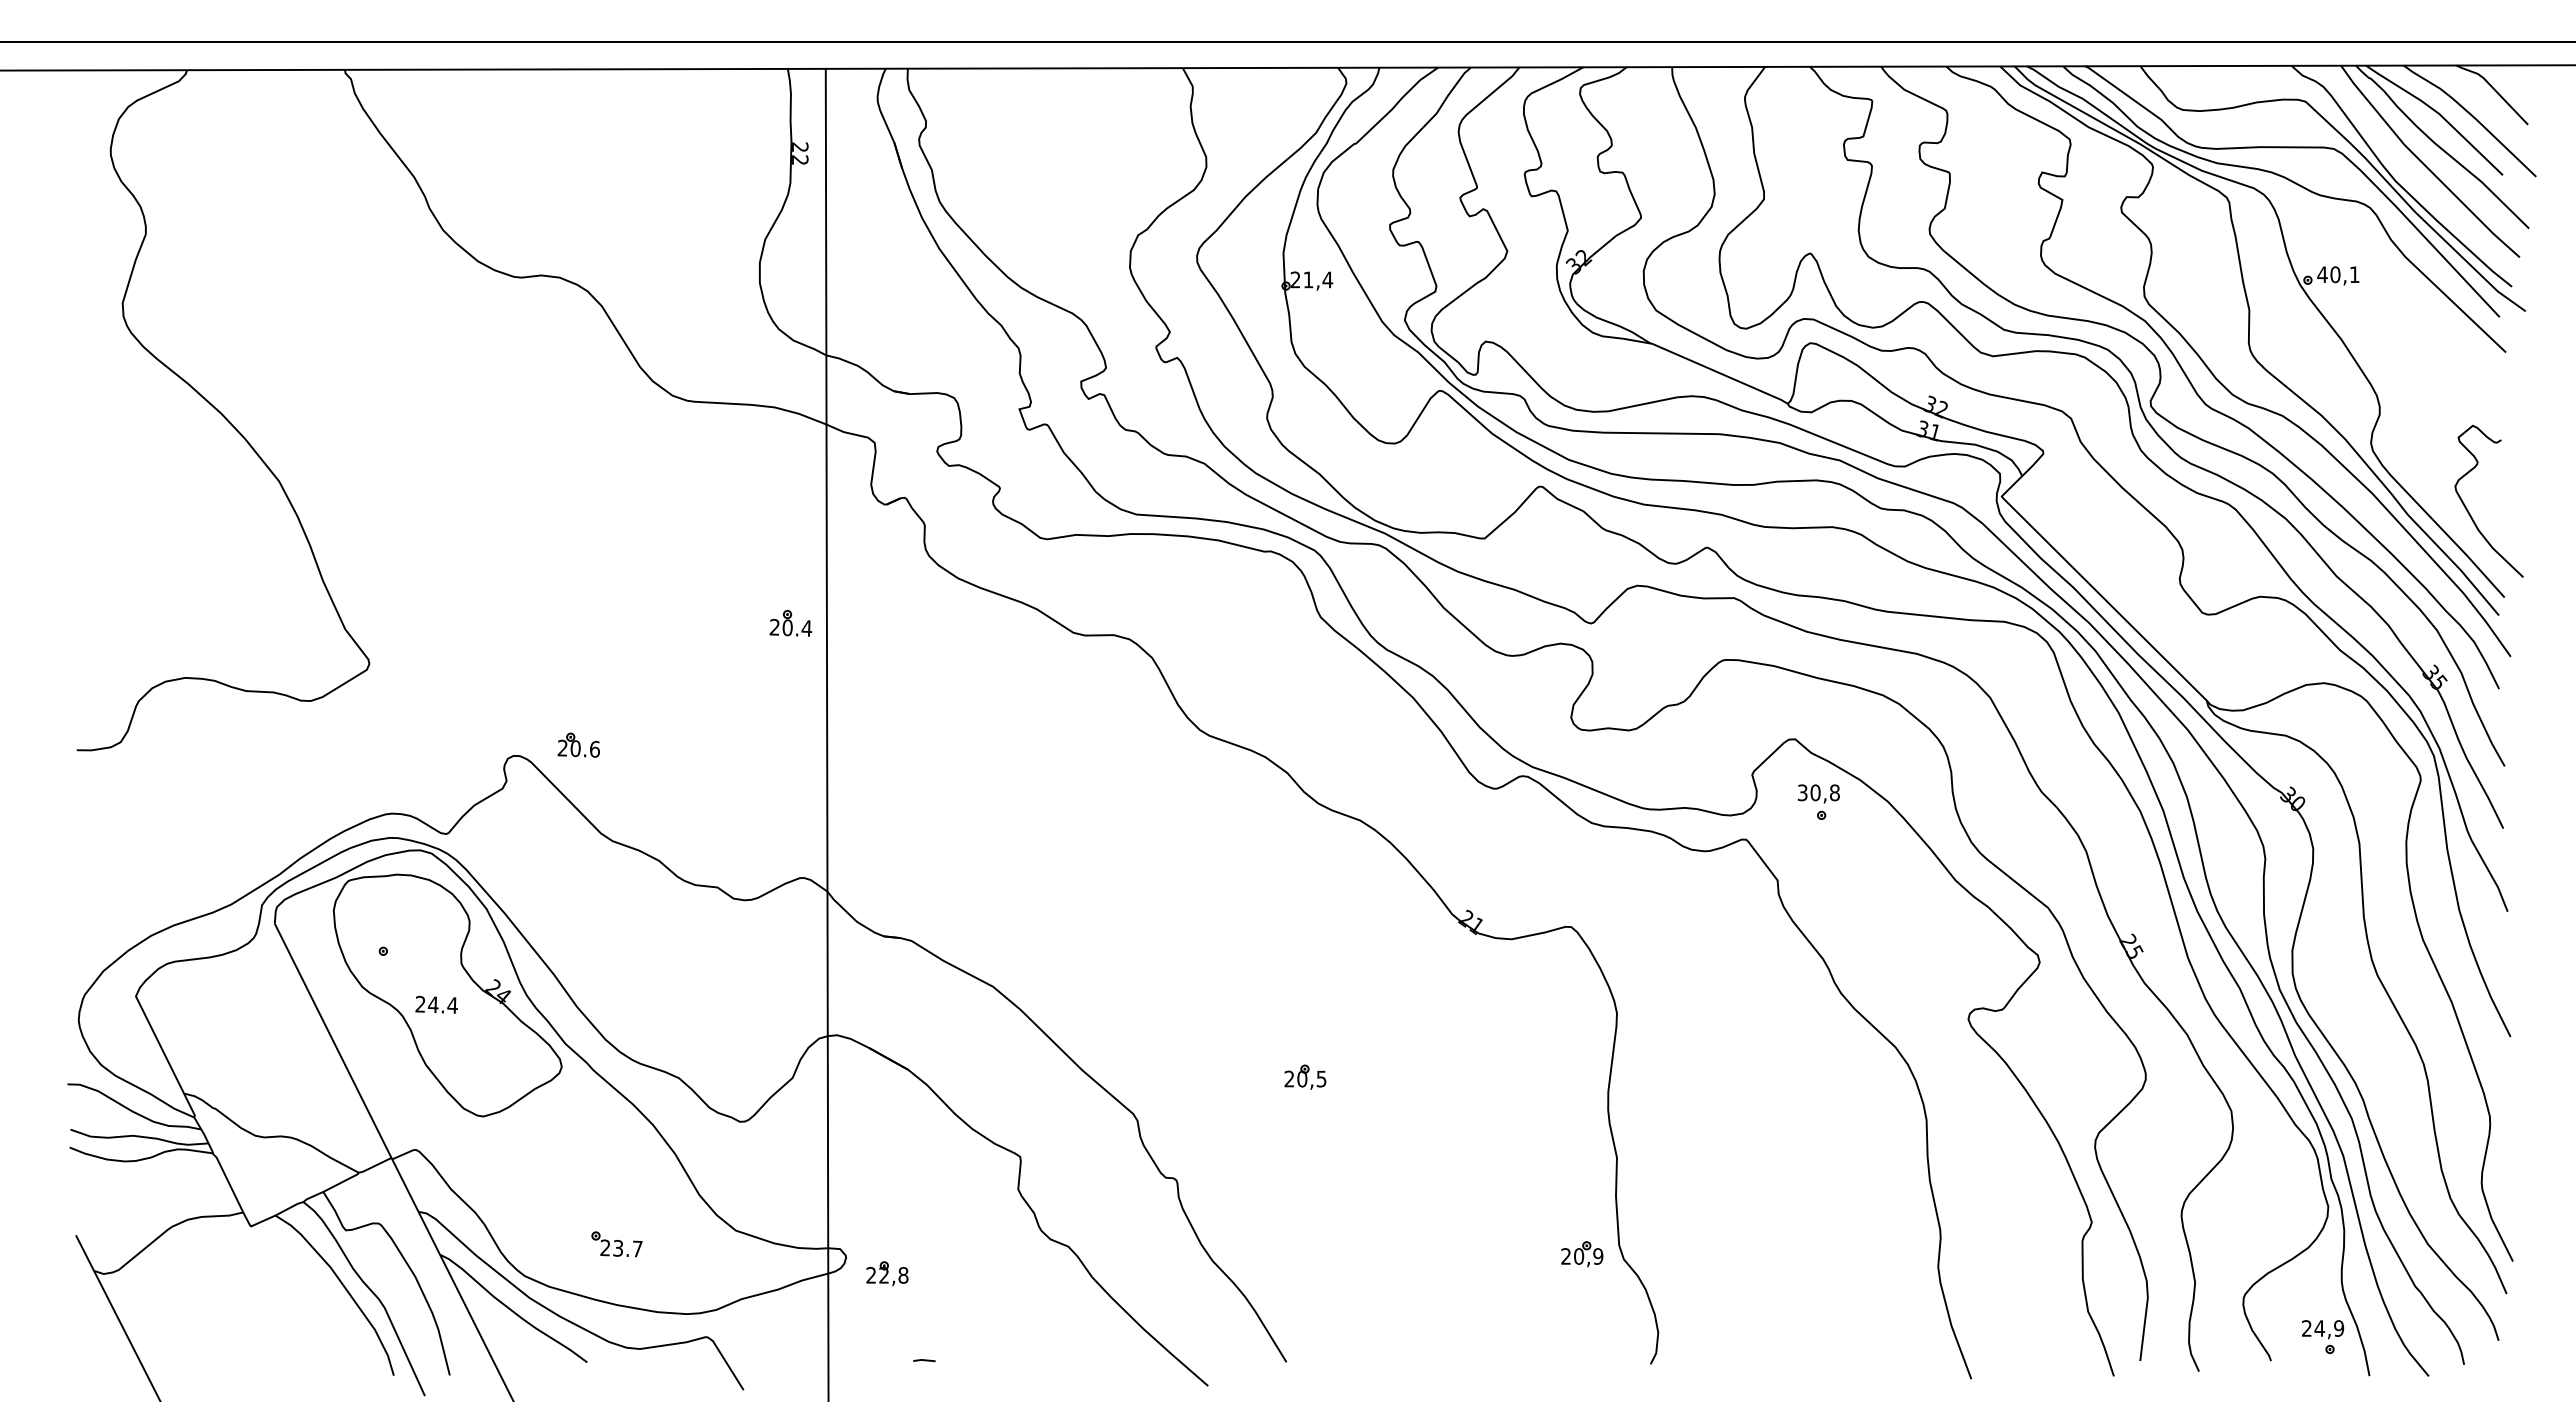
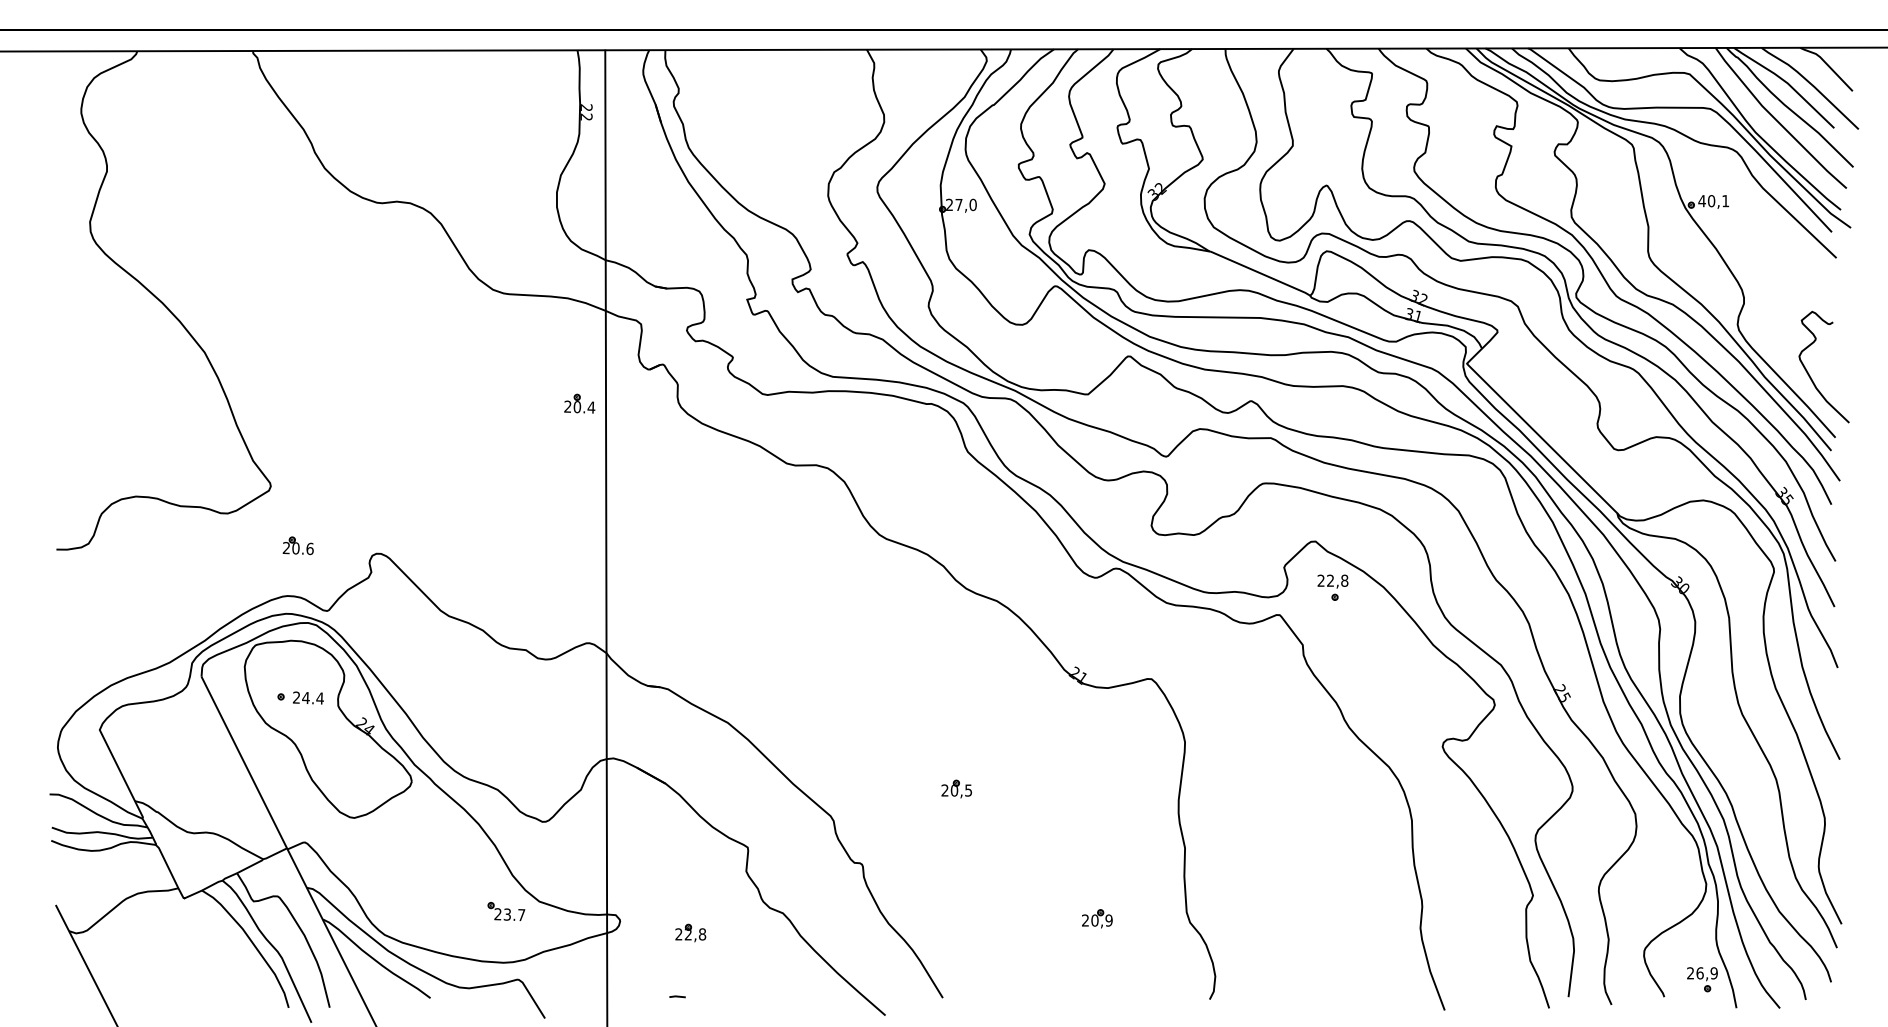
text: (1318, 279) -> (966, 204), 21,4 -> 27,0
part: (790, 623) -> (579, 403), moved
part: (578, 744) -> (298, 545), moved
text: (1808, 792) -> (1325, 580), 30,8 -> 22,8
text: (436, 1004) -> (308, 697), moved
part: (616, 1244) -> (506, 911), moved
part: (1582, 1254) -> (1097, 919), moved
part: (887, 1273) -> (690, 933), moved
text: (2319, 1328) -> (1699, 973), 24,9 -> 26,9

